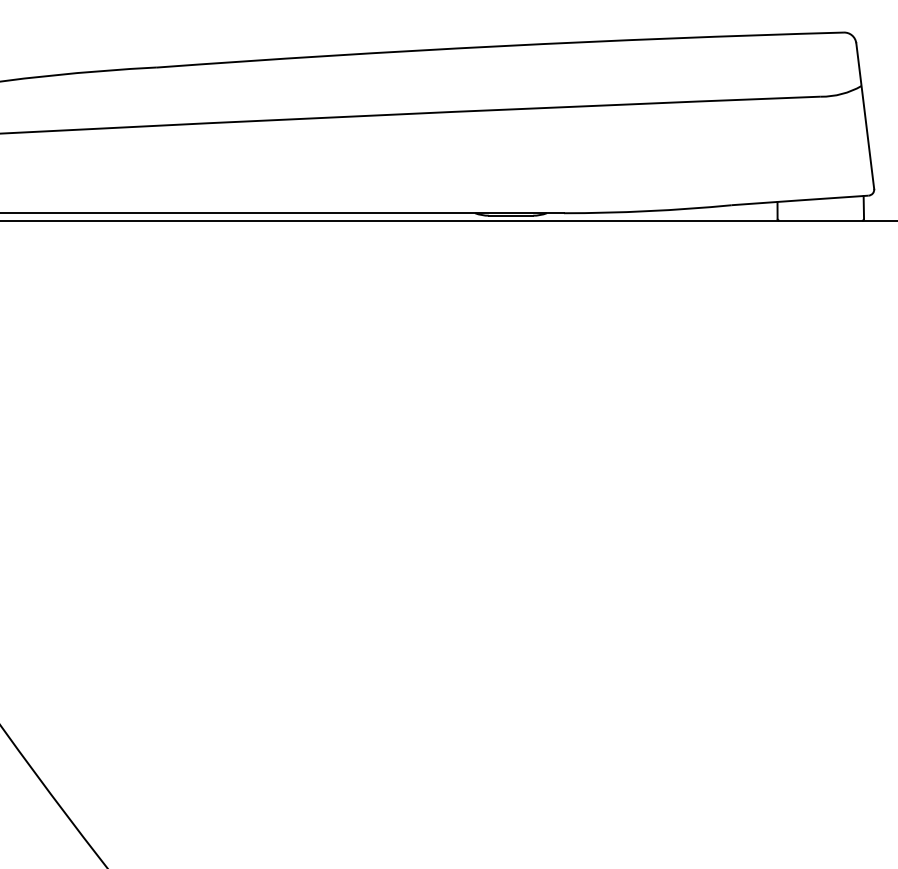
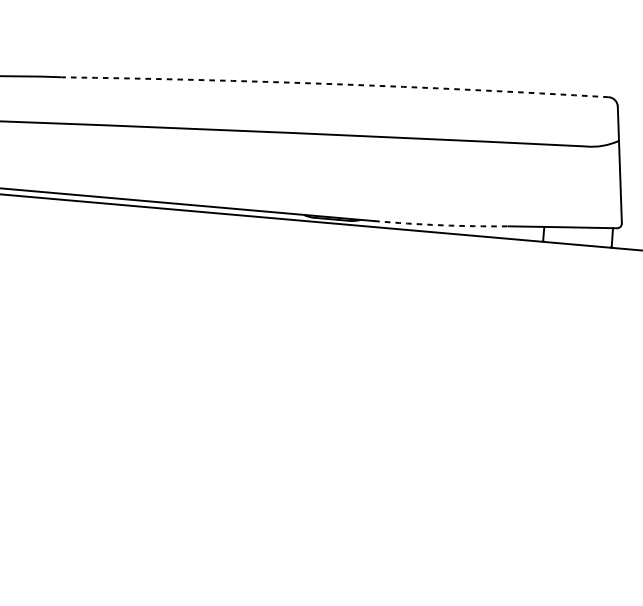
arc: (500, 46) -> (335, 84), solid -> dashed
arc: (647, 211) -> (440, 225), solid -> dashed

